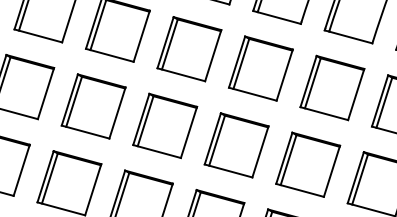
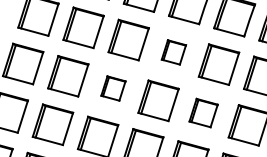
part: (260, 68) -> (173, 52), size x0.6
part: (165, 125) -> (113, 88), size x0.6
part: (307, 163) -> (203, 112), size x0.7

